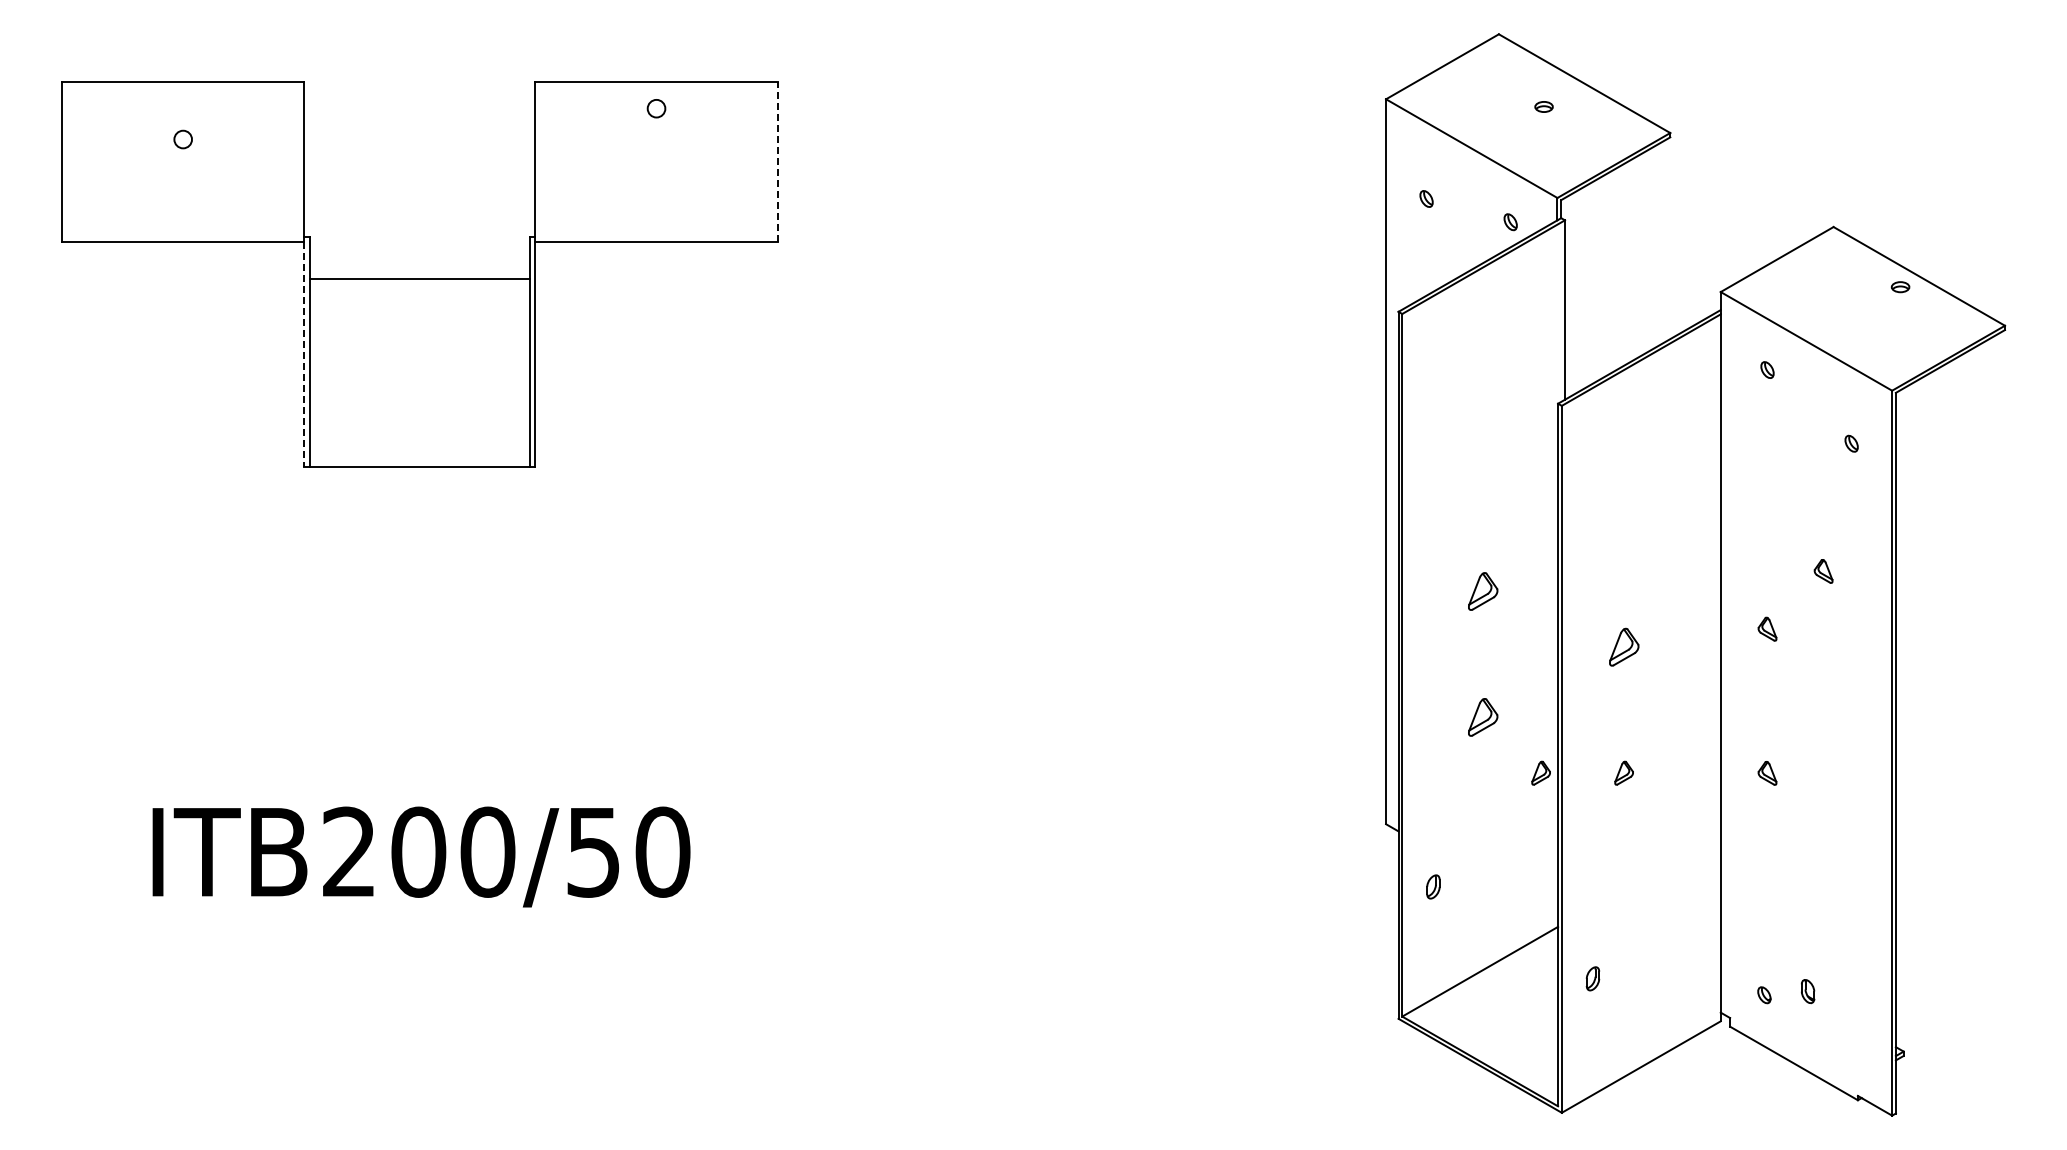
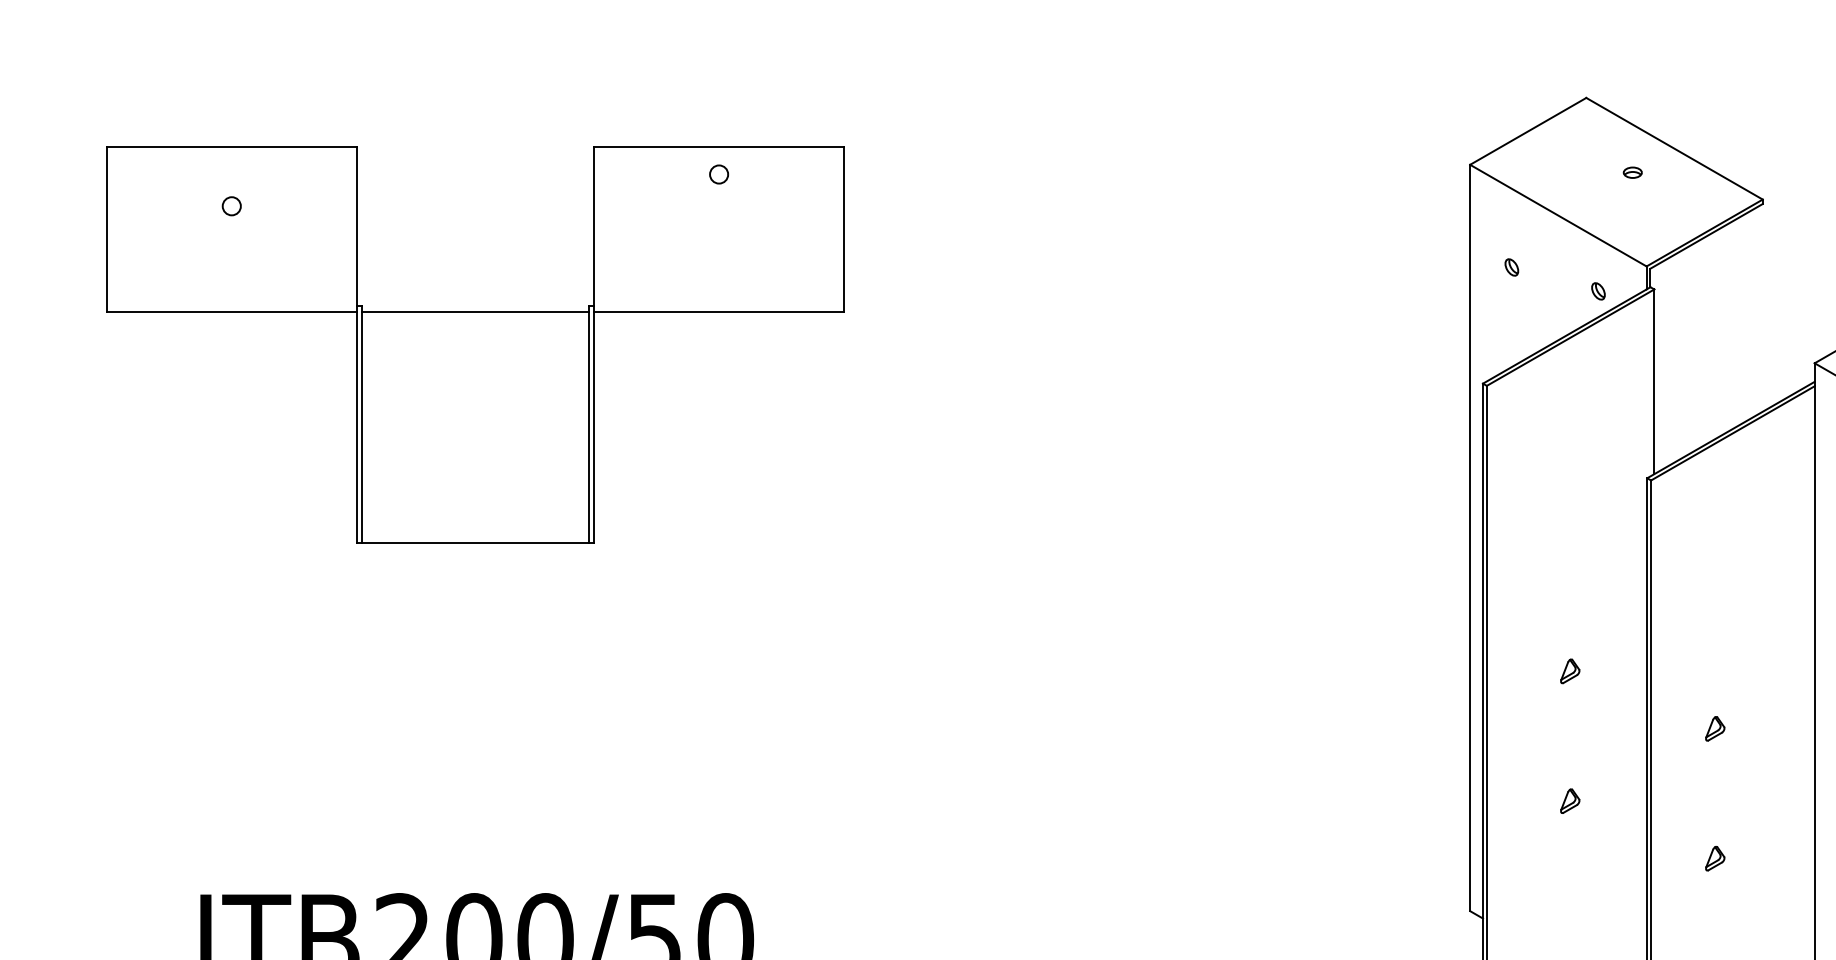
line: (777, 162) -> (843, 229), dashed -> solid
line: (419, 278) -> (475, 311), moved
line: (304, 354) -> (356, 427), dashed -> solid
part: (1483, 590) -> (1570, 670), size x0.62
part: (1623, 646) -> (1714, 728), size x0.62
part: (1483, 717) -> (1570, 801), size x0.62
part: (1540, 772) -> (1629, 857), removed

